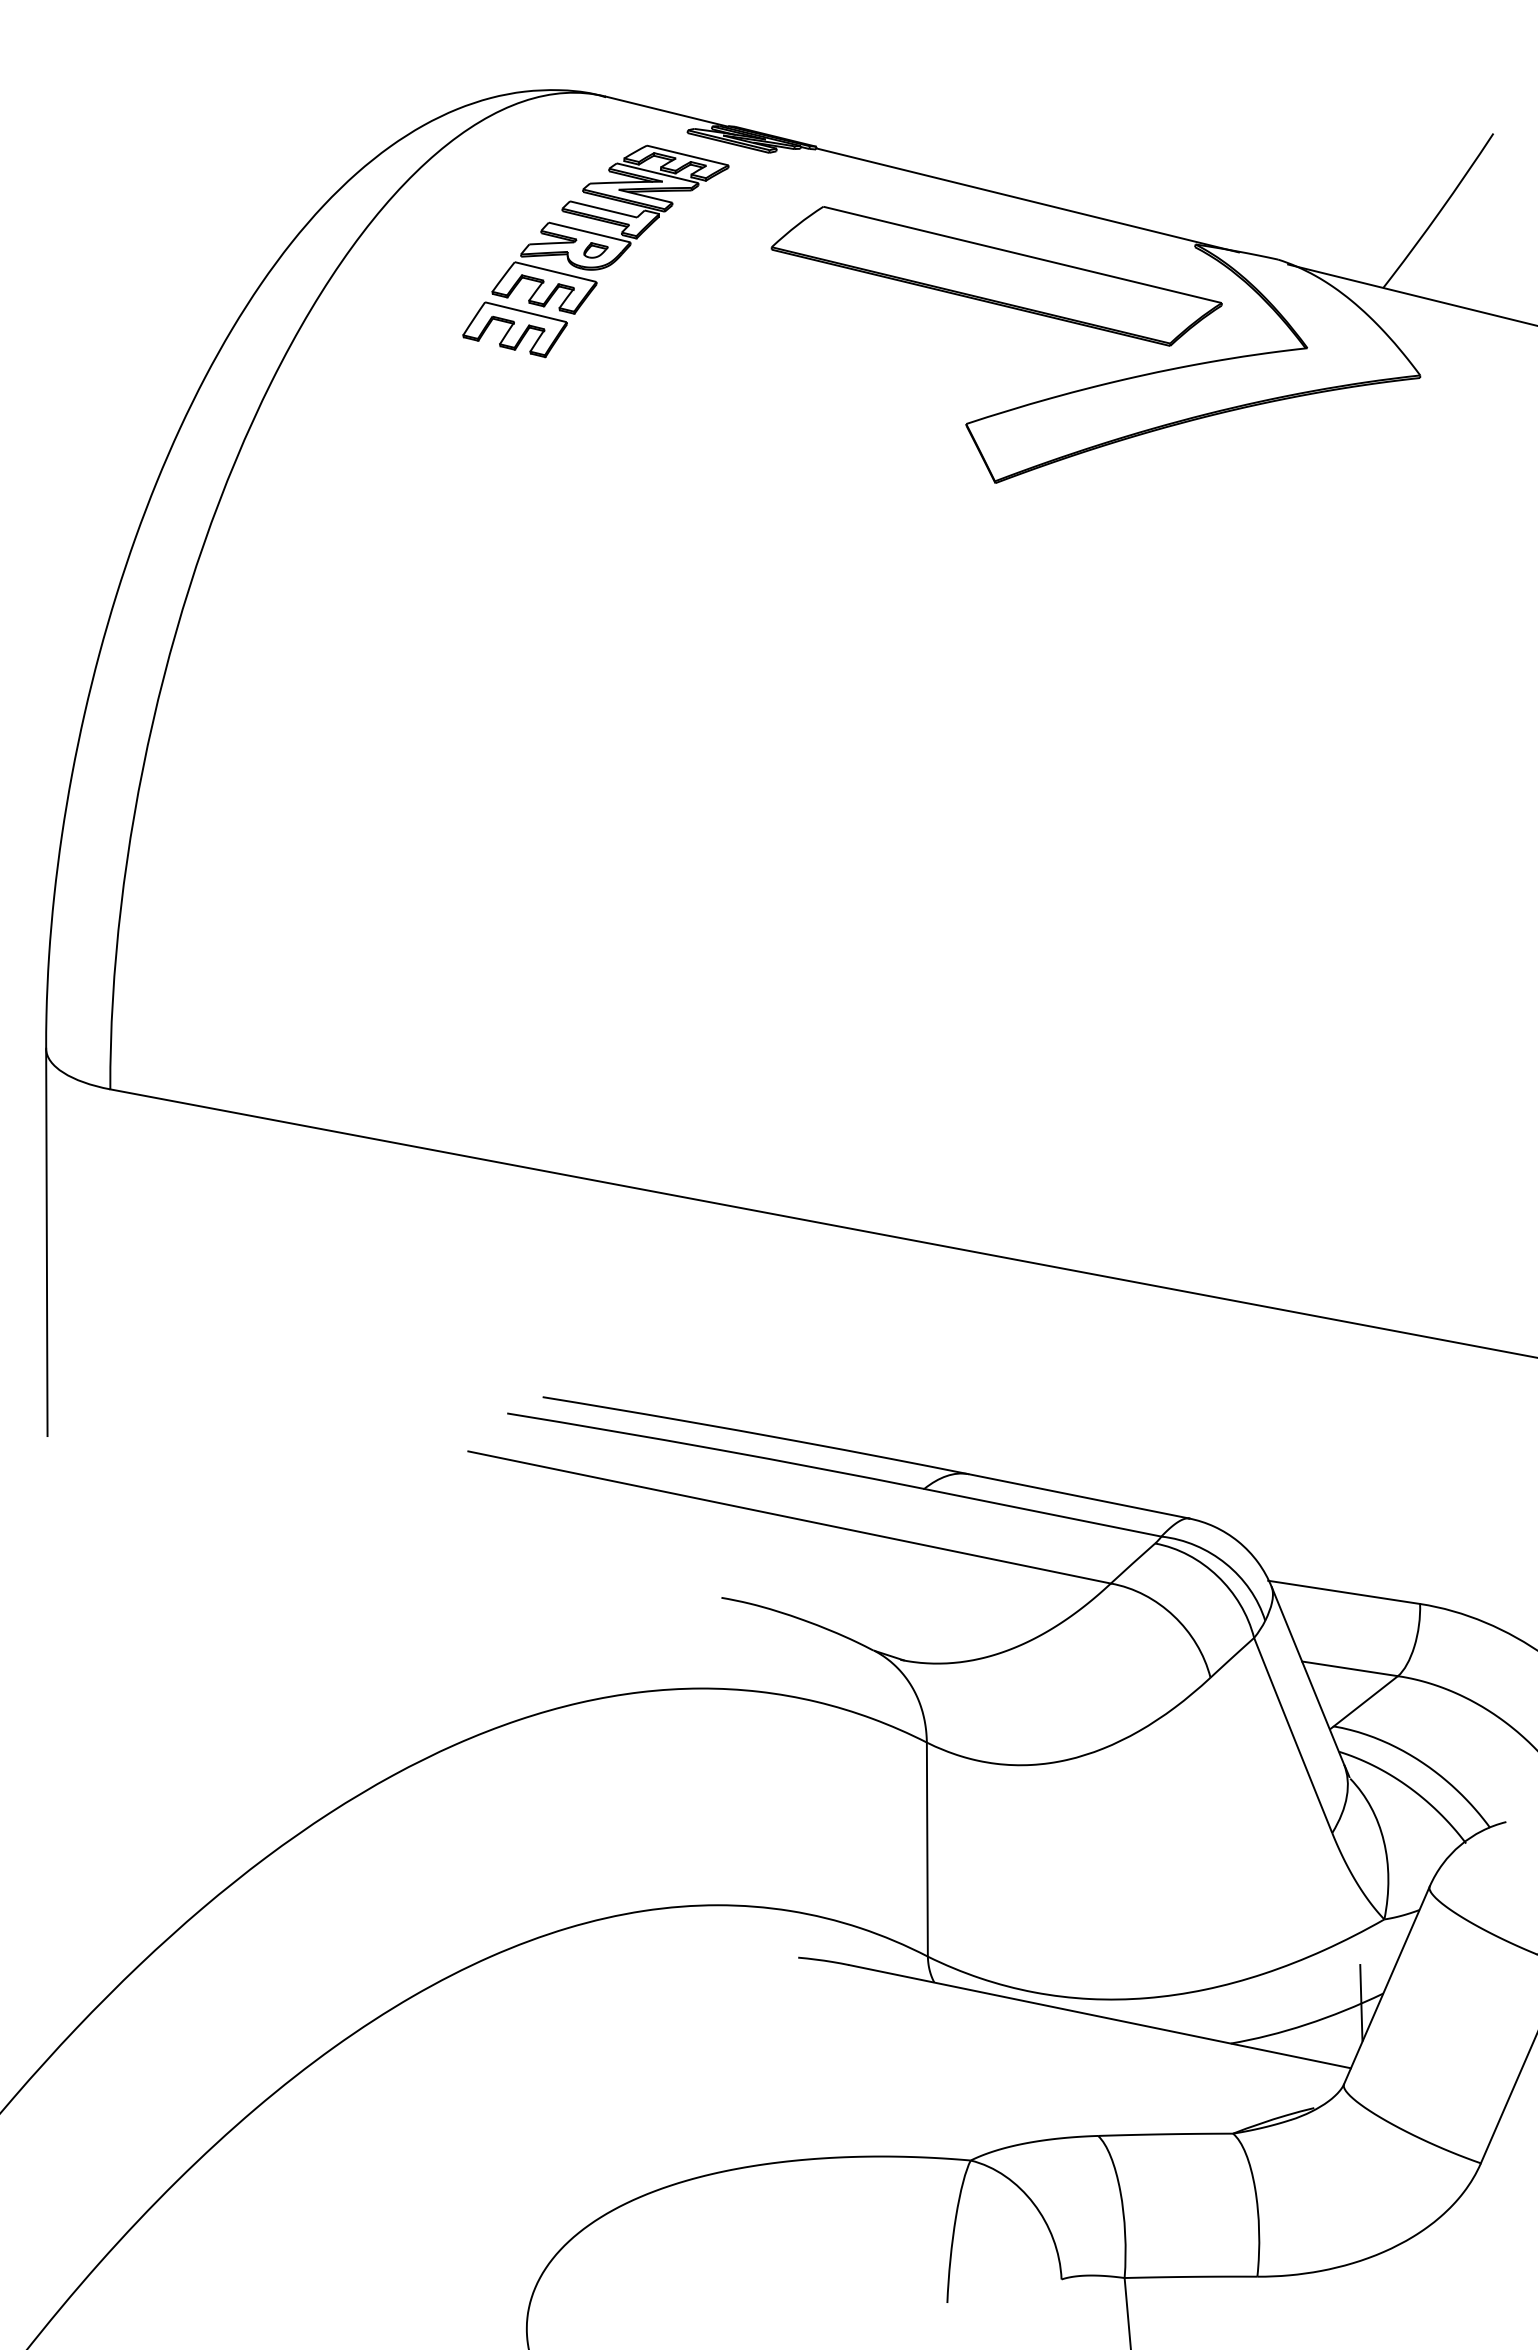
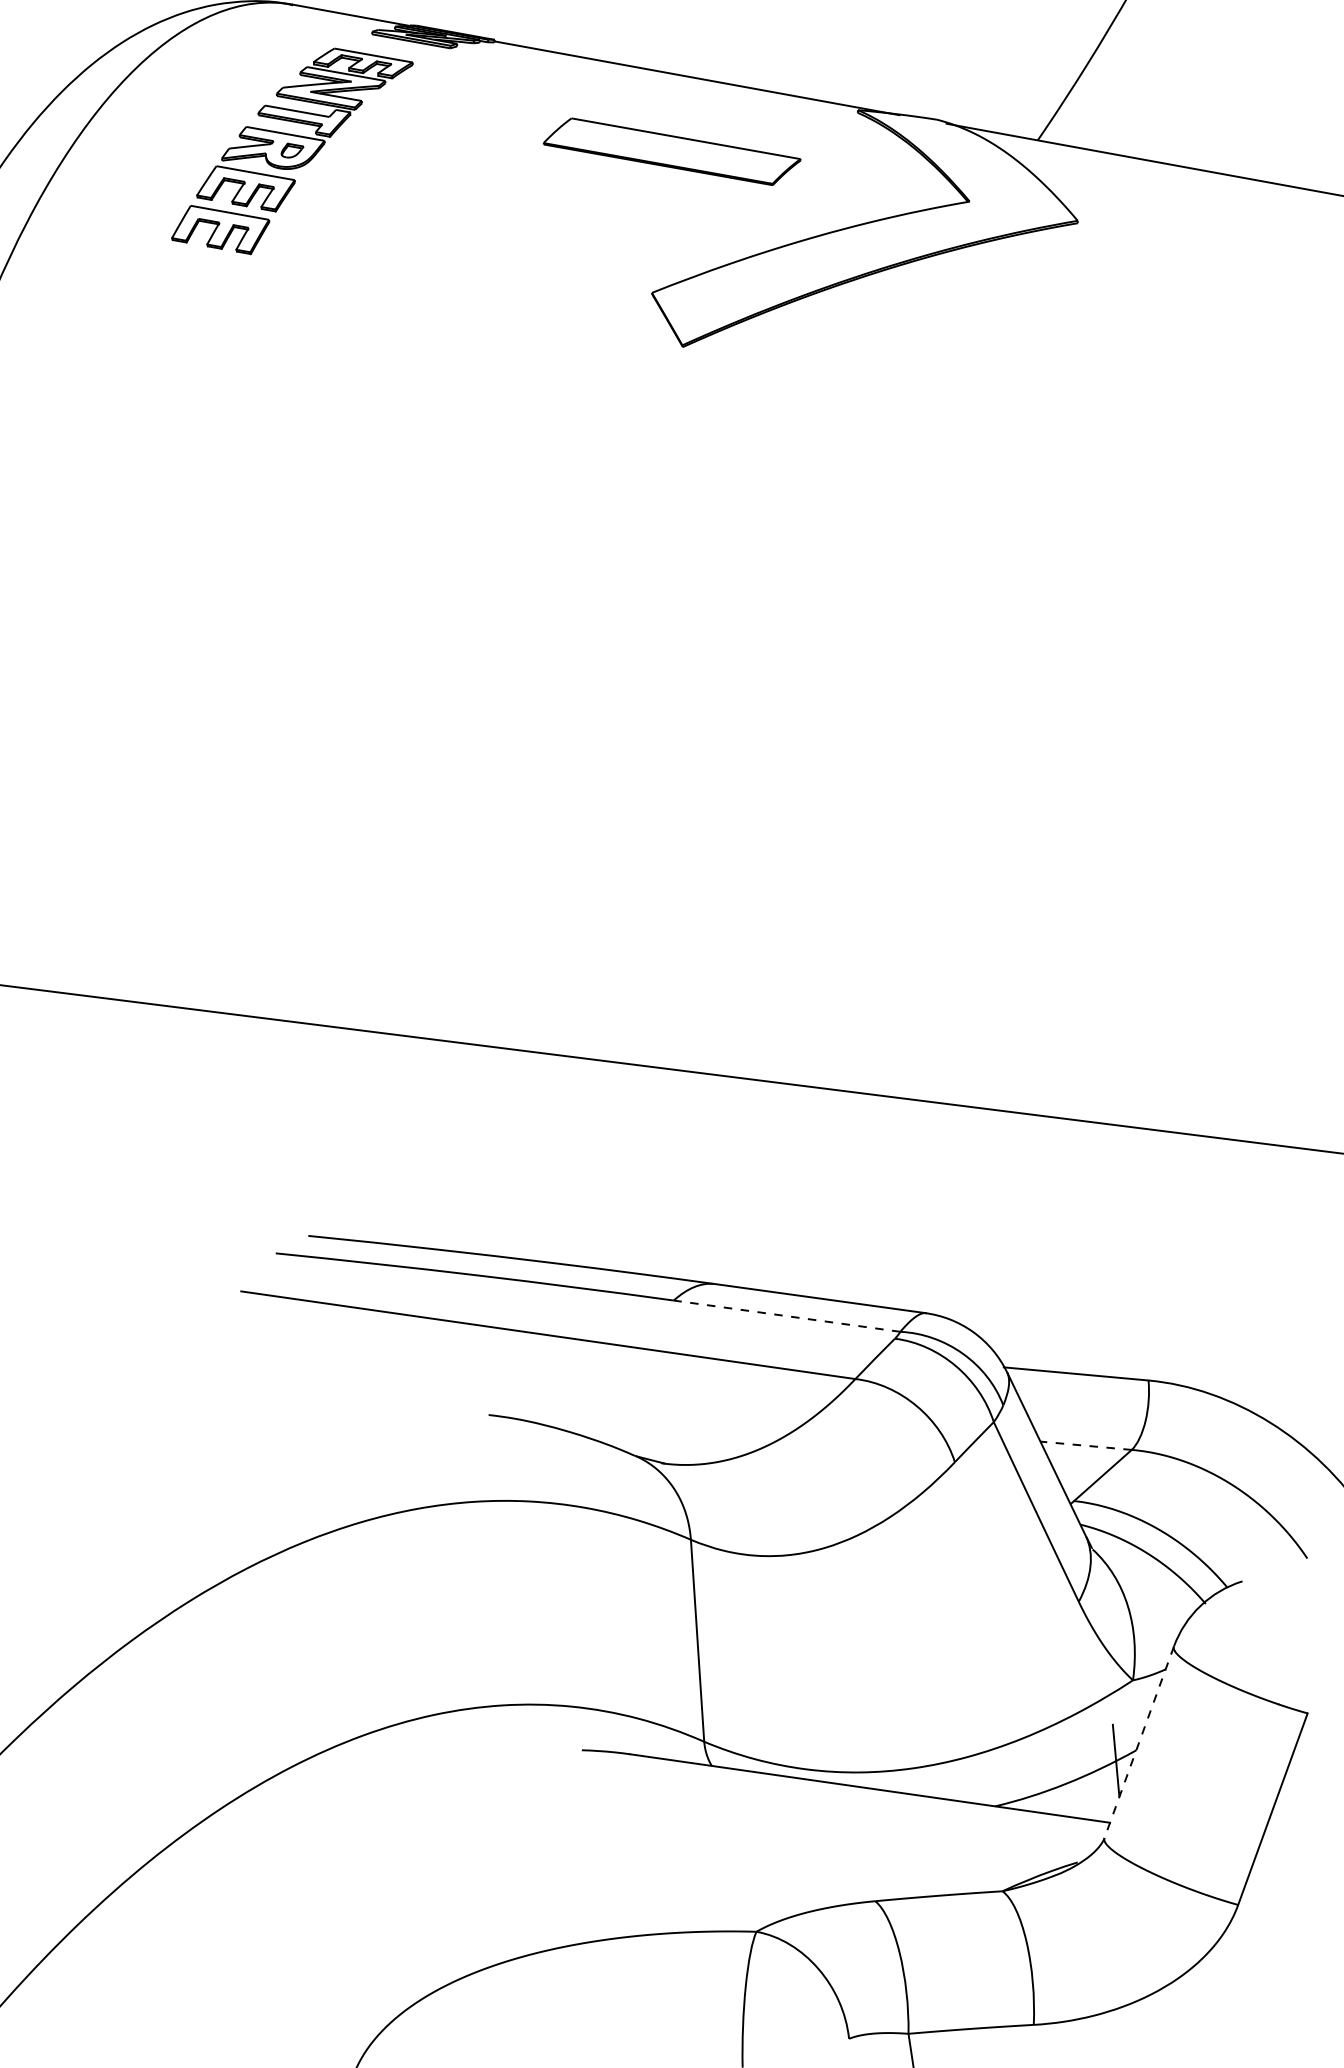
part: (996, 276) -> (672, 151), size x0.6
line: (1042, 1512) -> (786, 1315), solid -> dashed
line: (1349, 1668) -> (1085, 1445), solid -> dashed
line: (1386, 1985) -> (1138, 1742), solid -> dashed

